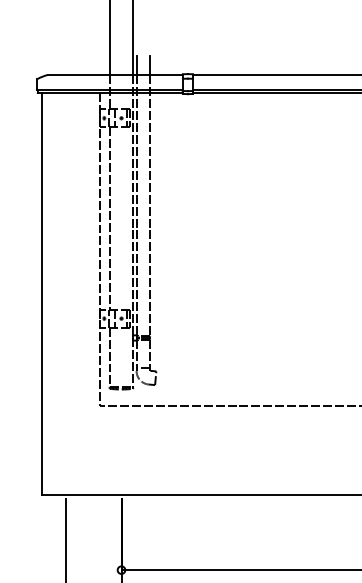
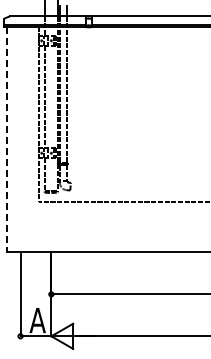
line: (41, 294) -> (6, 139), solid -> dashed

